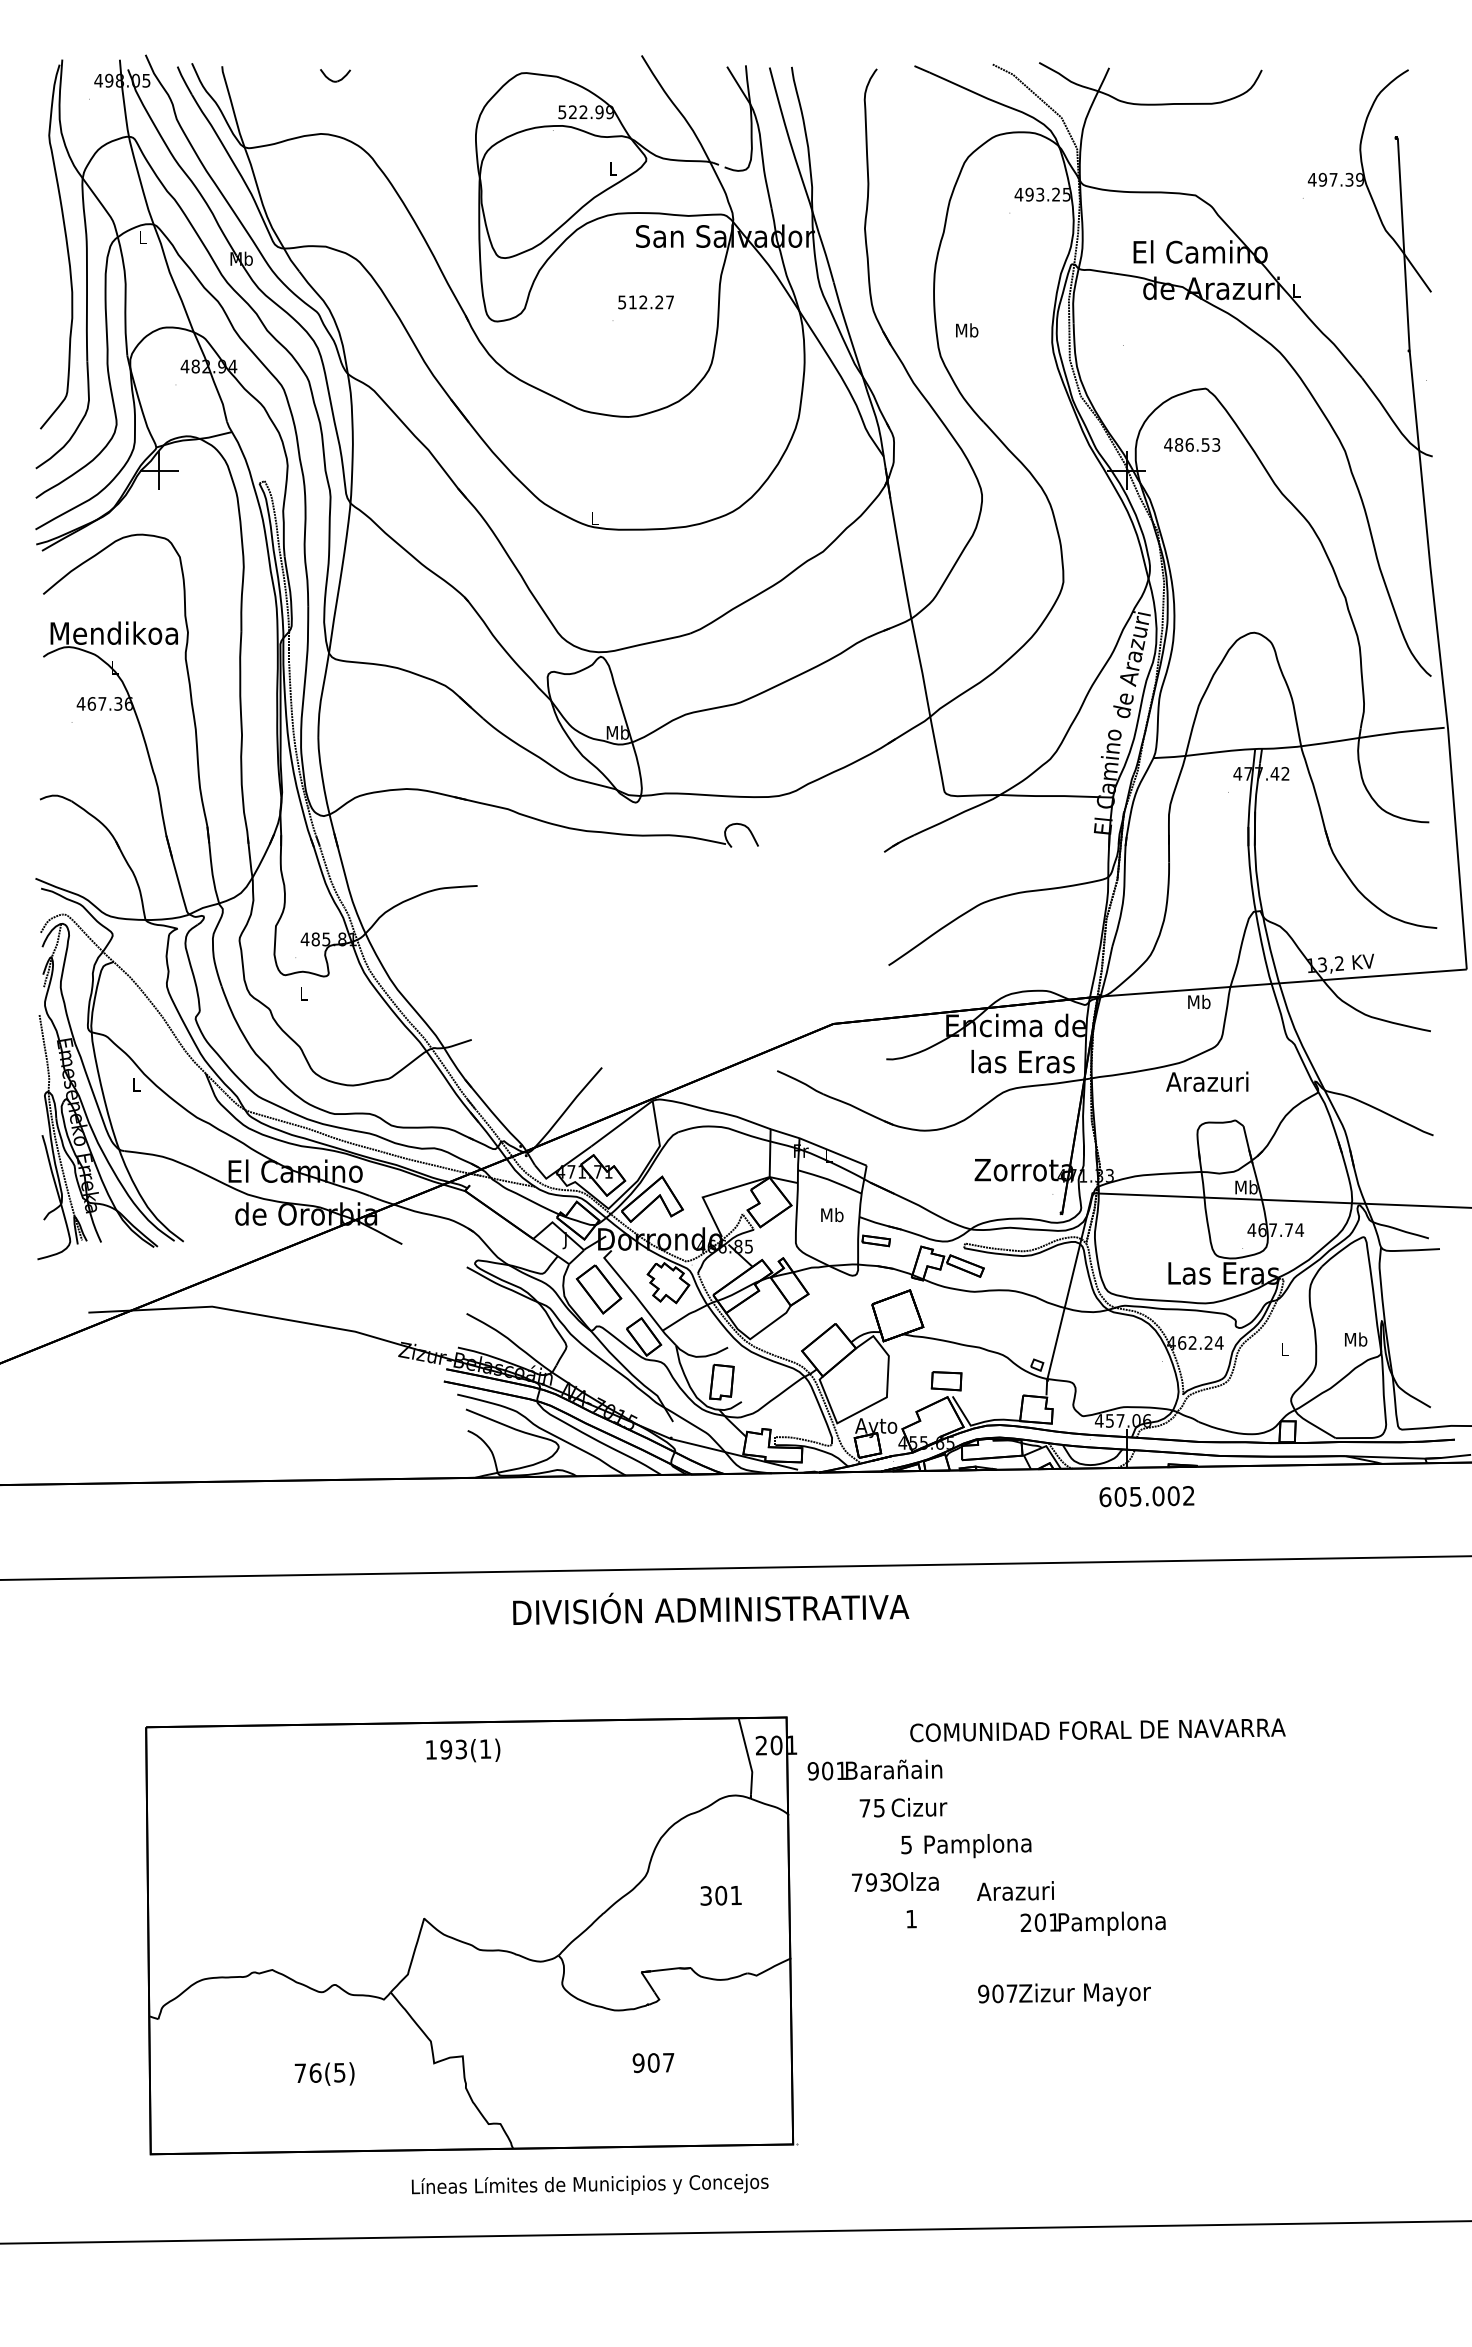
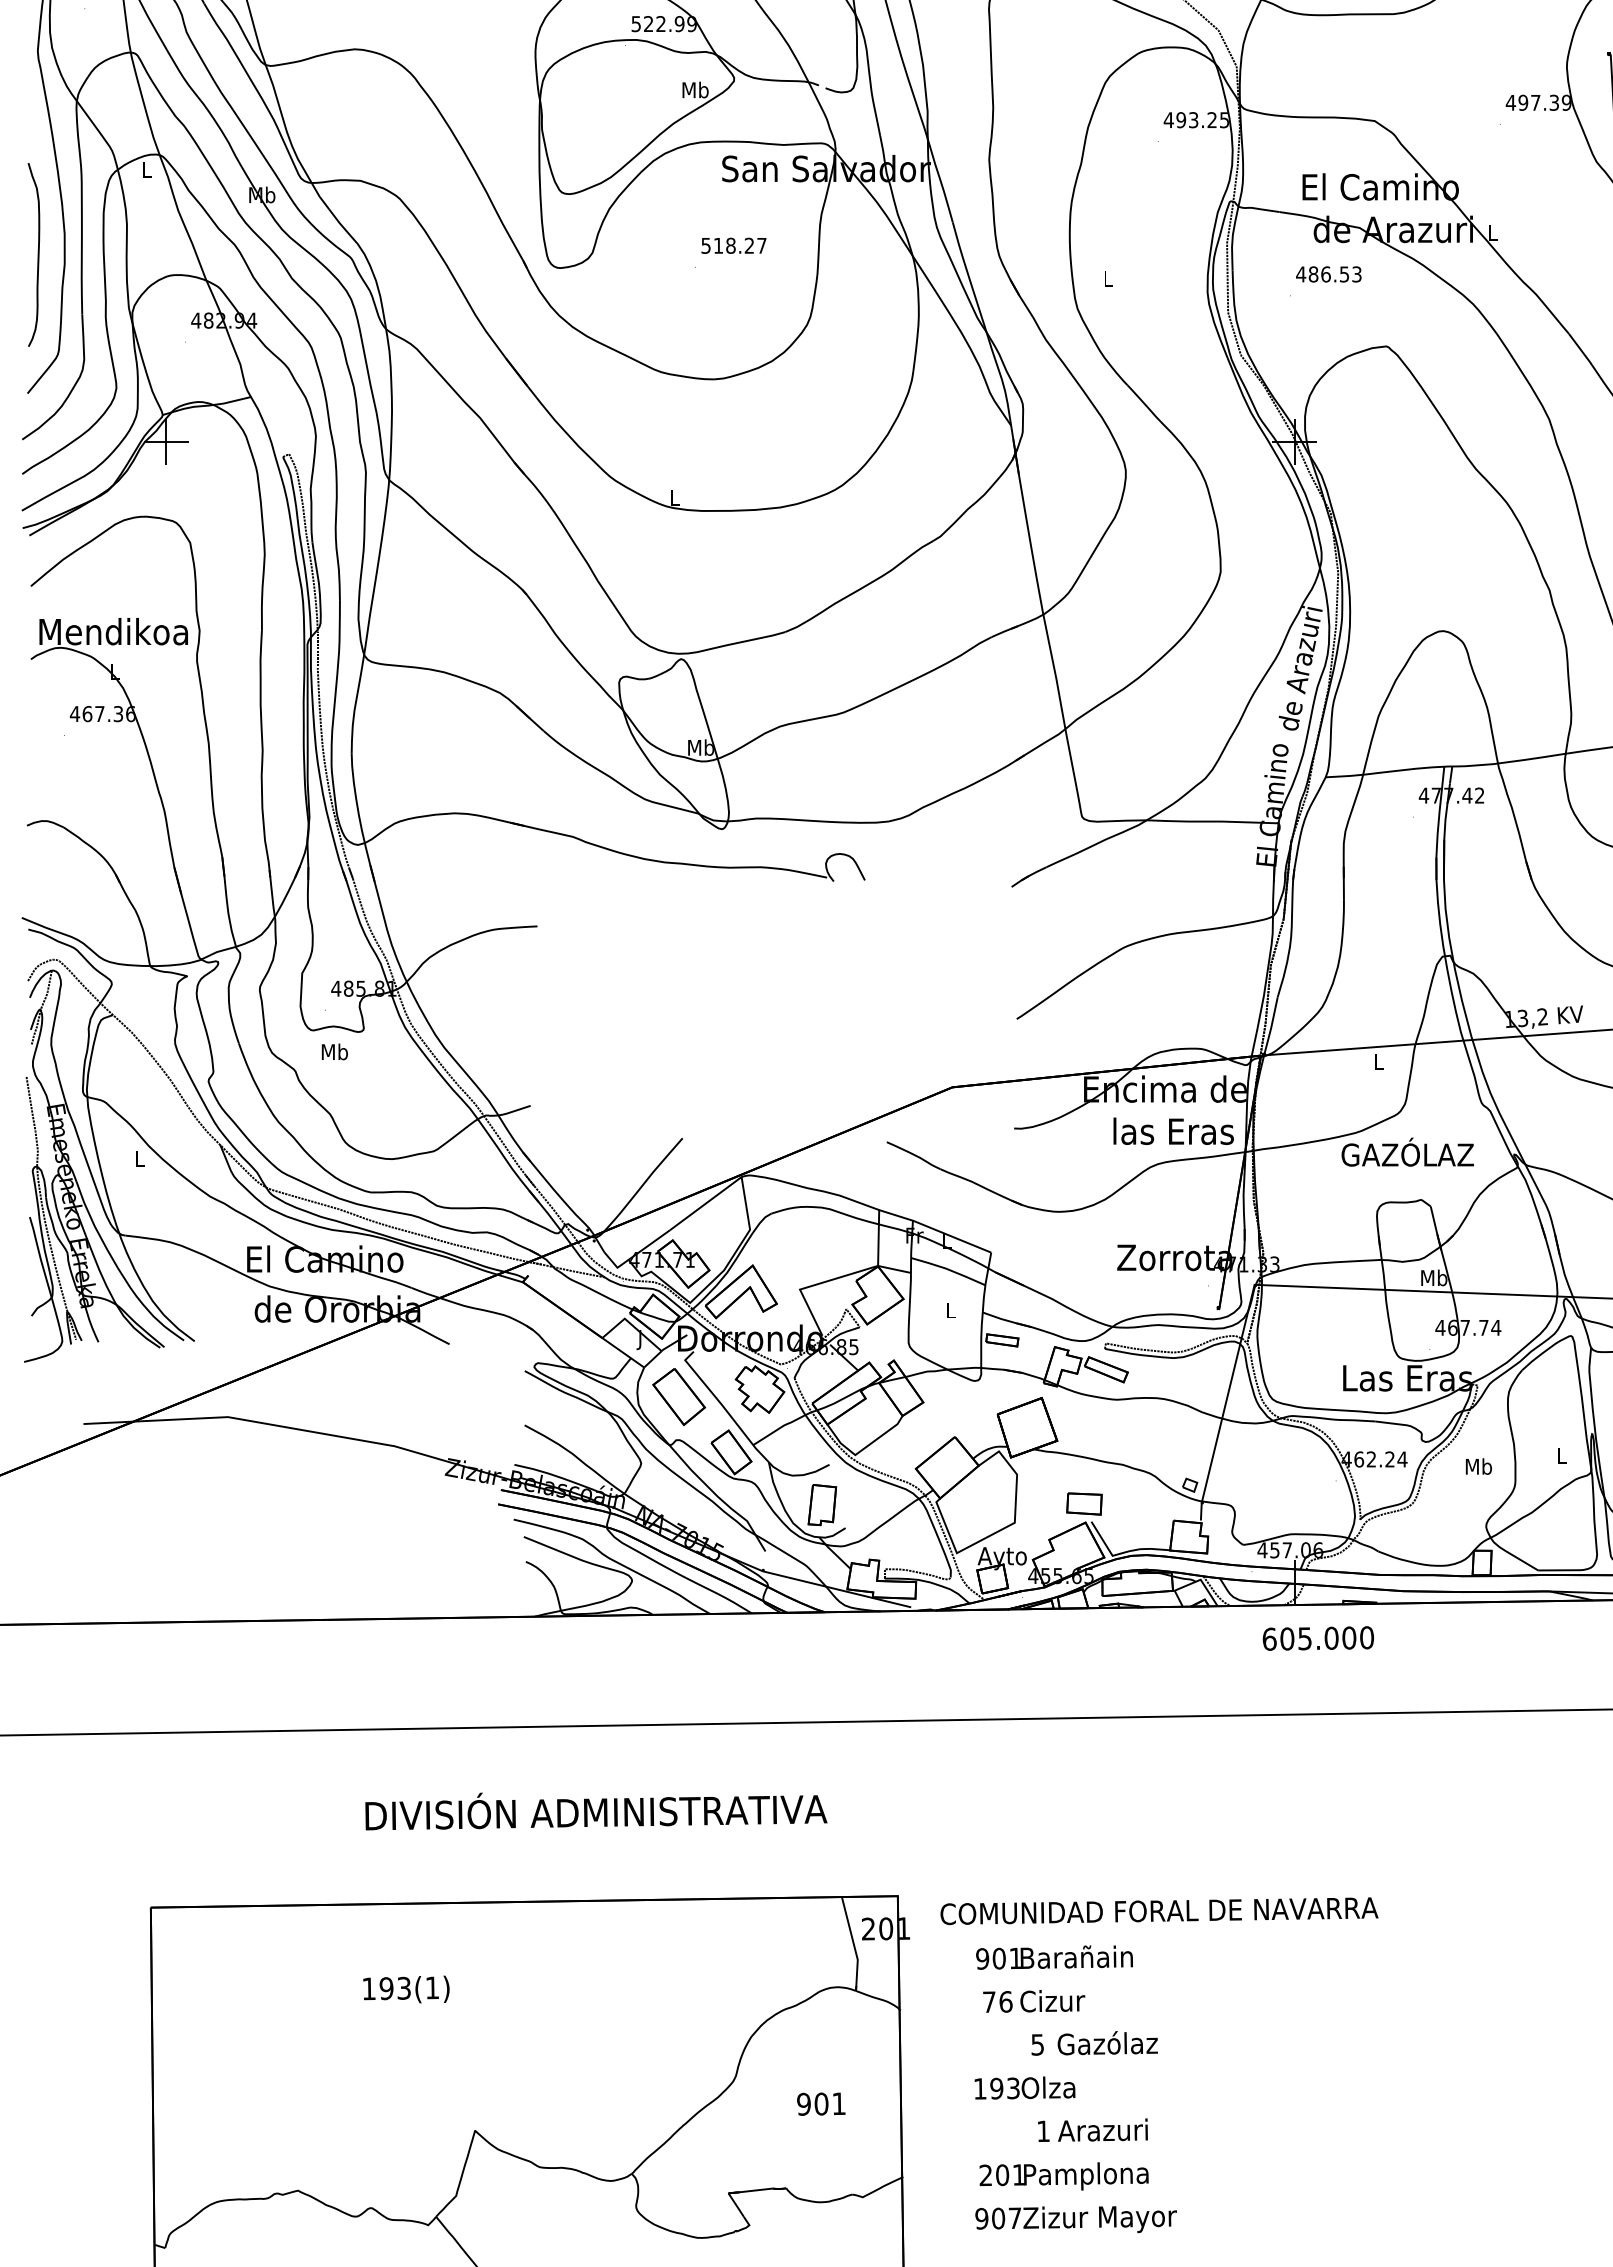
text: (613, 168) -> (695, 89), L -> Mb
text: (643, 302) -> (730, 245), 512.27 -> 518.27
curve: (49, 309) -> (38, 254), added
text: (967, 330) -> (1108, 278), Mb -> L
text: (1192, 444) -> (1329, 273), moved
text: (303, 993) -> (334, 1051), L -> Mb
text: (1199, 1001) -> (1379, 1061), Mb -> L
text: (1223, 1079) -> (1407, 1152), Arazuri -> GAZÓLAZ
text: (832, 1214) -> (951, 1309), Mb -> L
text: (1356, 1339) -> (1562, 1455), Mb -> L
text: (1284, 1349) -> (1478, 1467), L -> Mb
text: (1188, 1495) -> (1366, 1637), 605.002 -> 605.000
text: (711, 1608) -> (596, 1811), moved
text: (1097, 1730) -> (1158, 1911), moved
text: (463, 1750) -> (406, 1989), moved
text: (874, 1769) -> (1053, 1956), moved
text: (879, 1807) -> (1006, 2001), 75 -> 76
text: (977, 1845) -> (1120, 2045), Pamplona -> Gazólaz
text: (857, 1882) -> (980, 2088), 793 -> 193
text: (1015, 1890) -> (1102, 2129), moved
text: (705, 1895) -> (803, 2103), 301 -> 901
text: (1092, 1923) -> (1063, 2176), moved
text: (1064, 1994) -> (1076, 2219), moved

